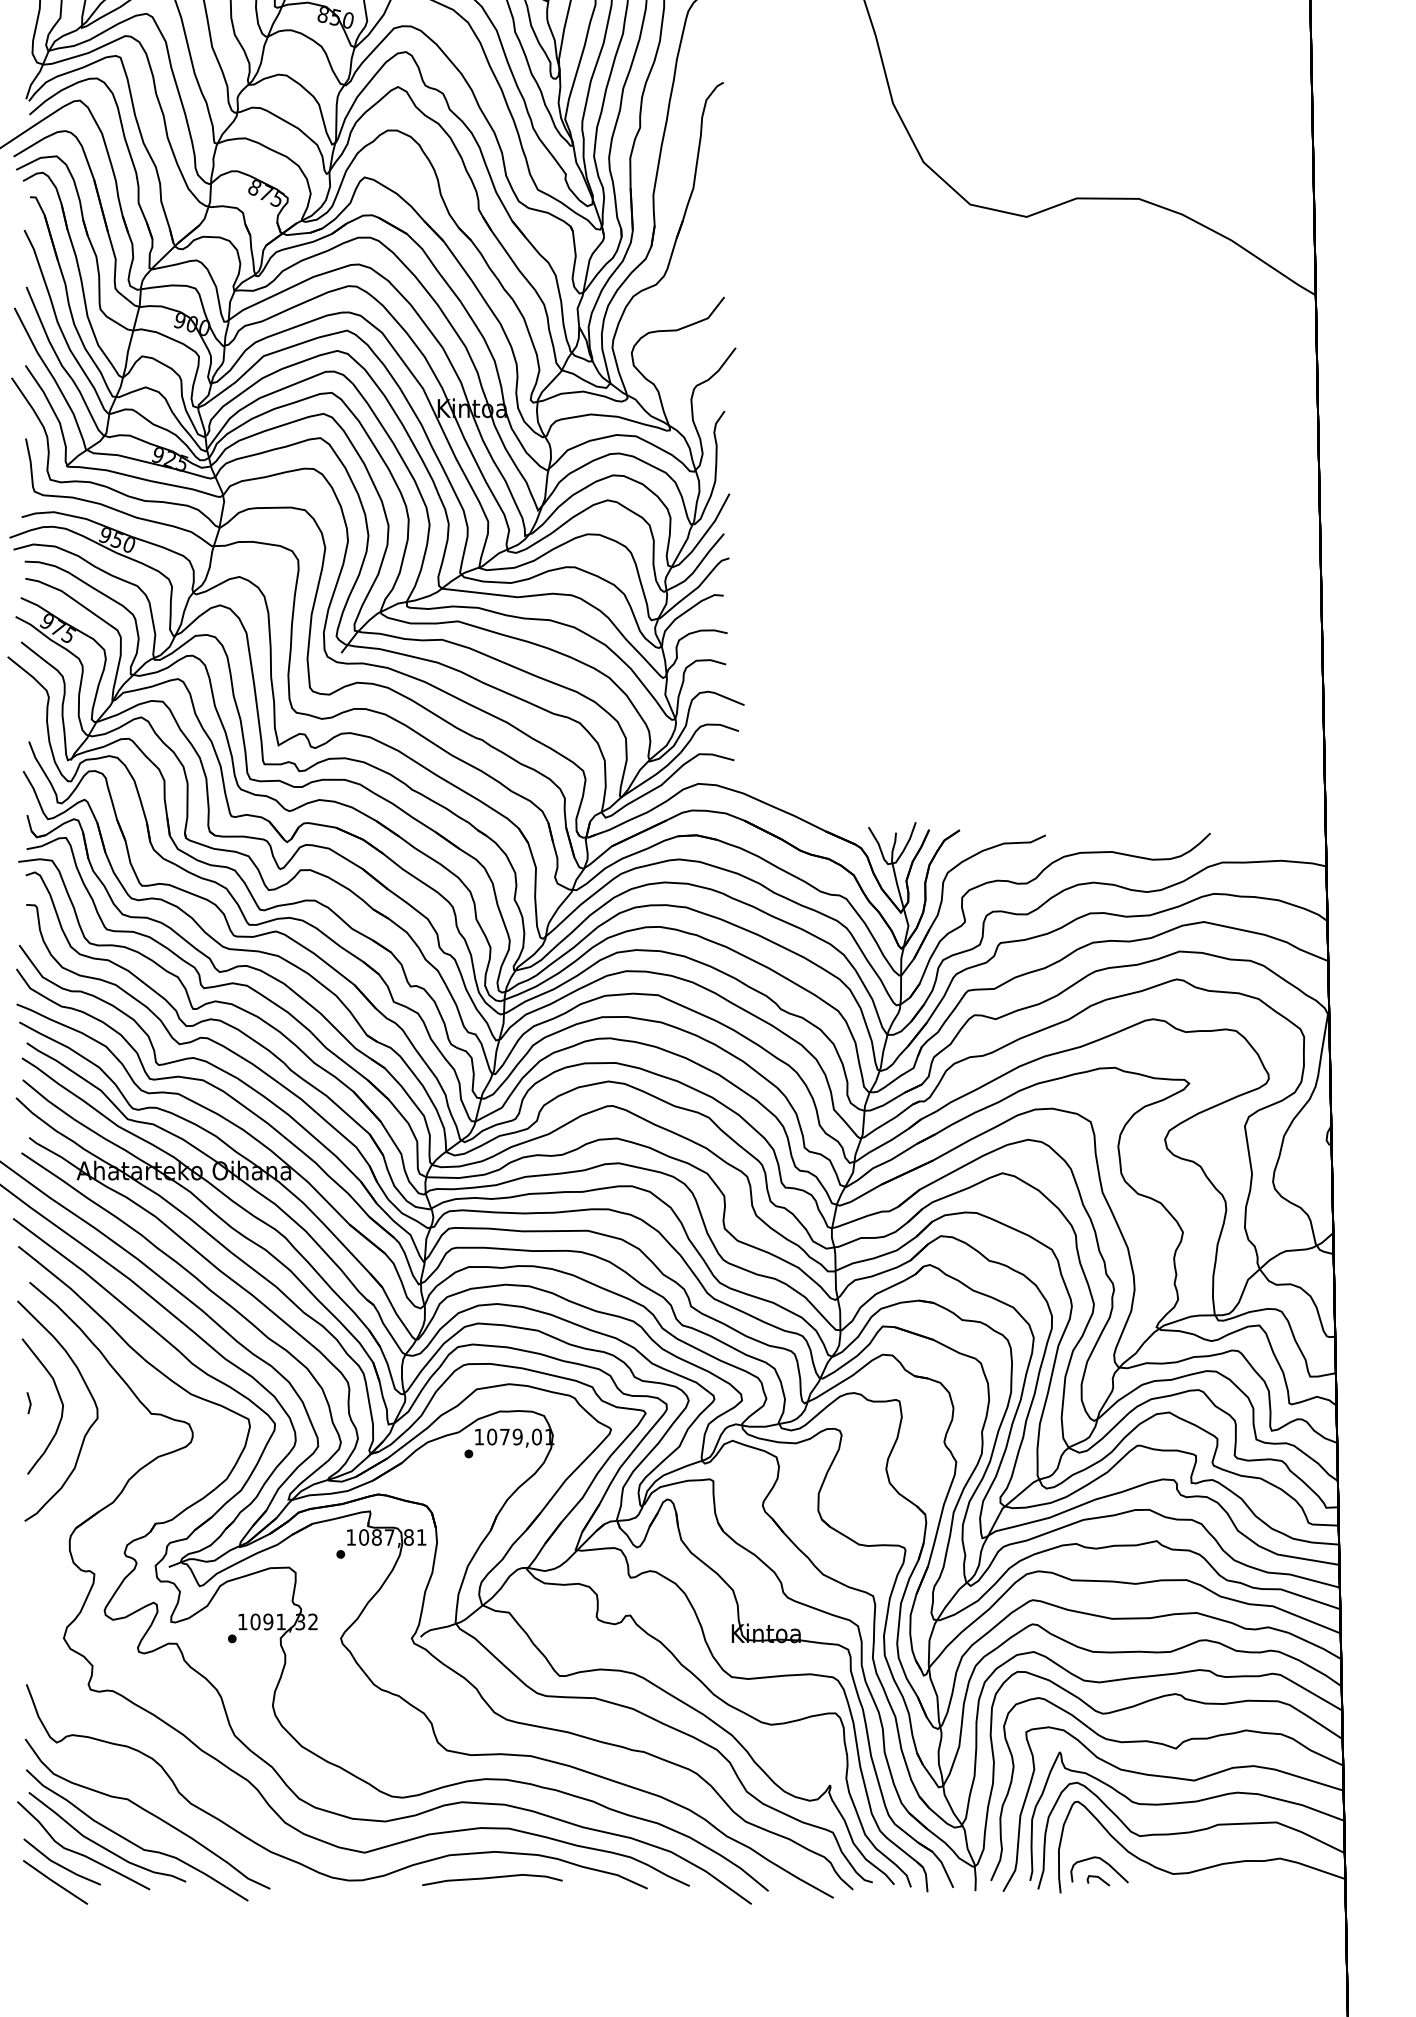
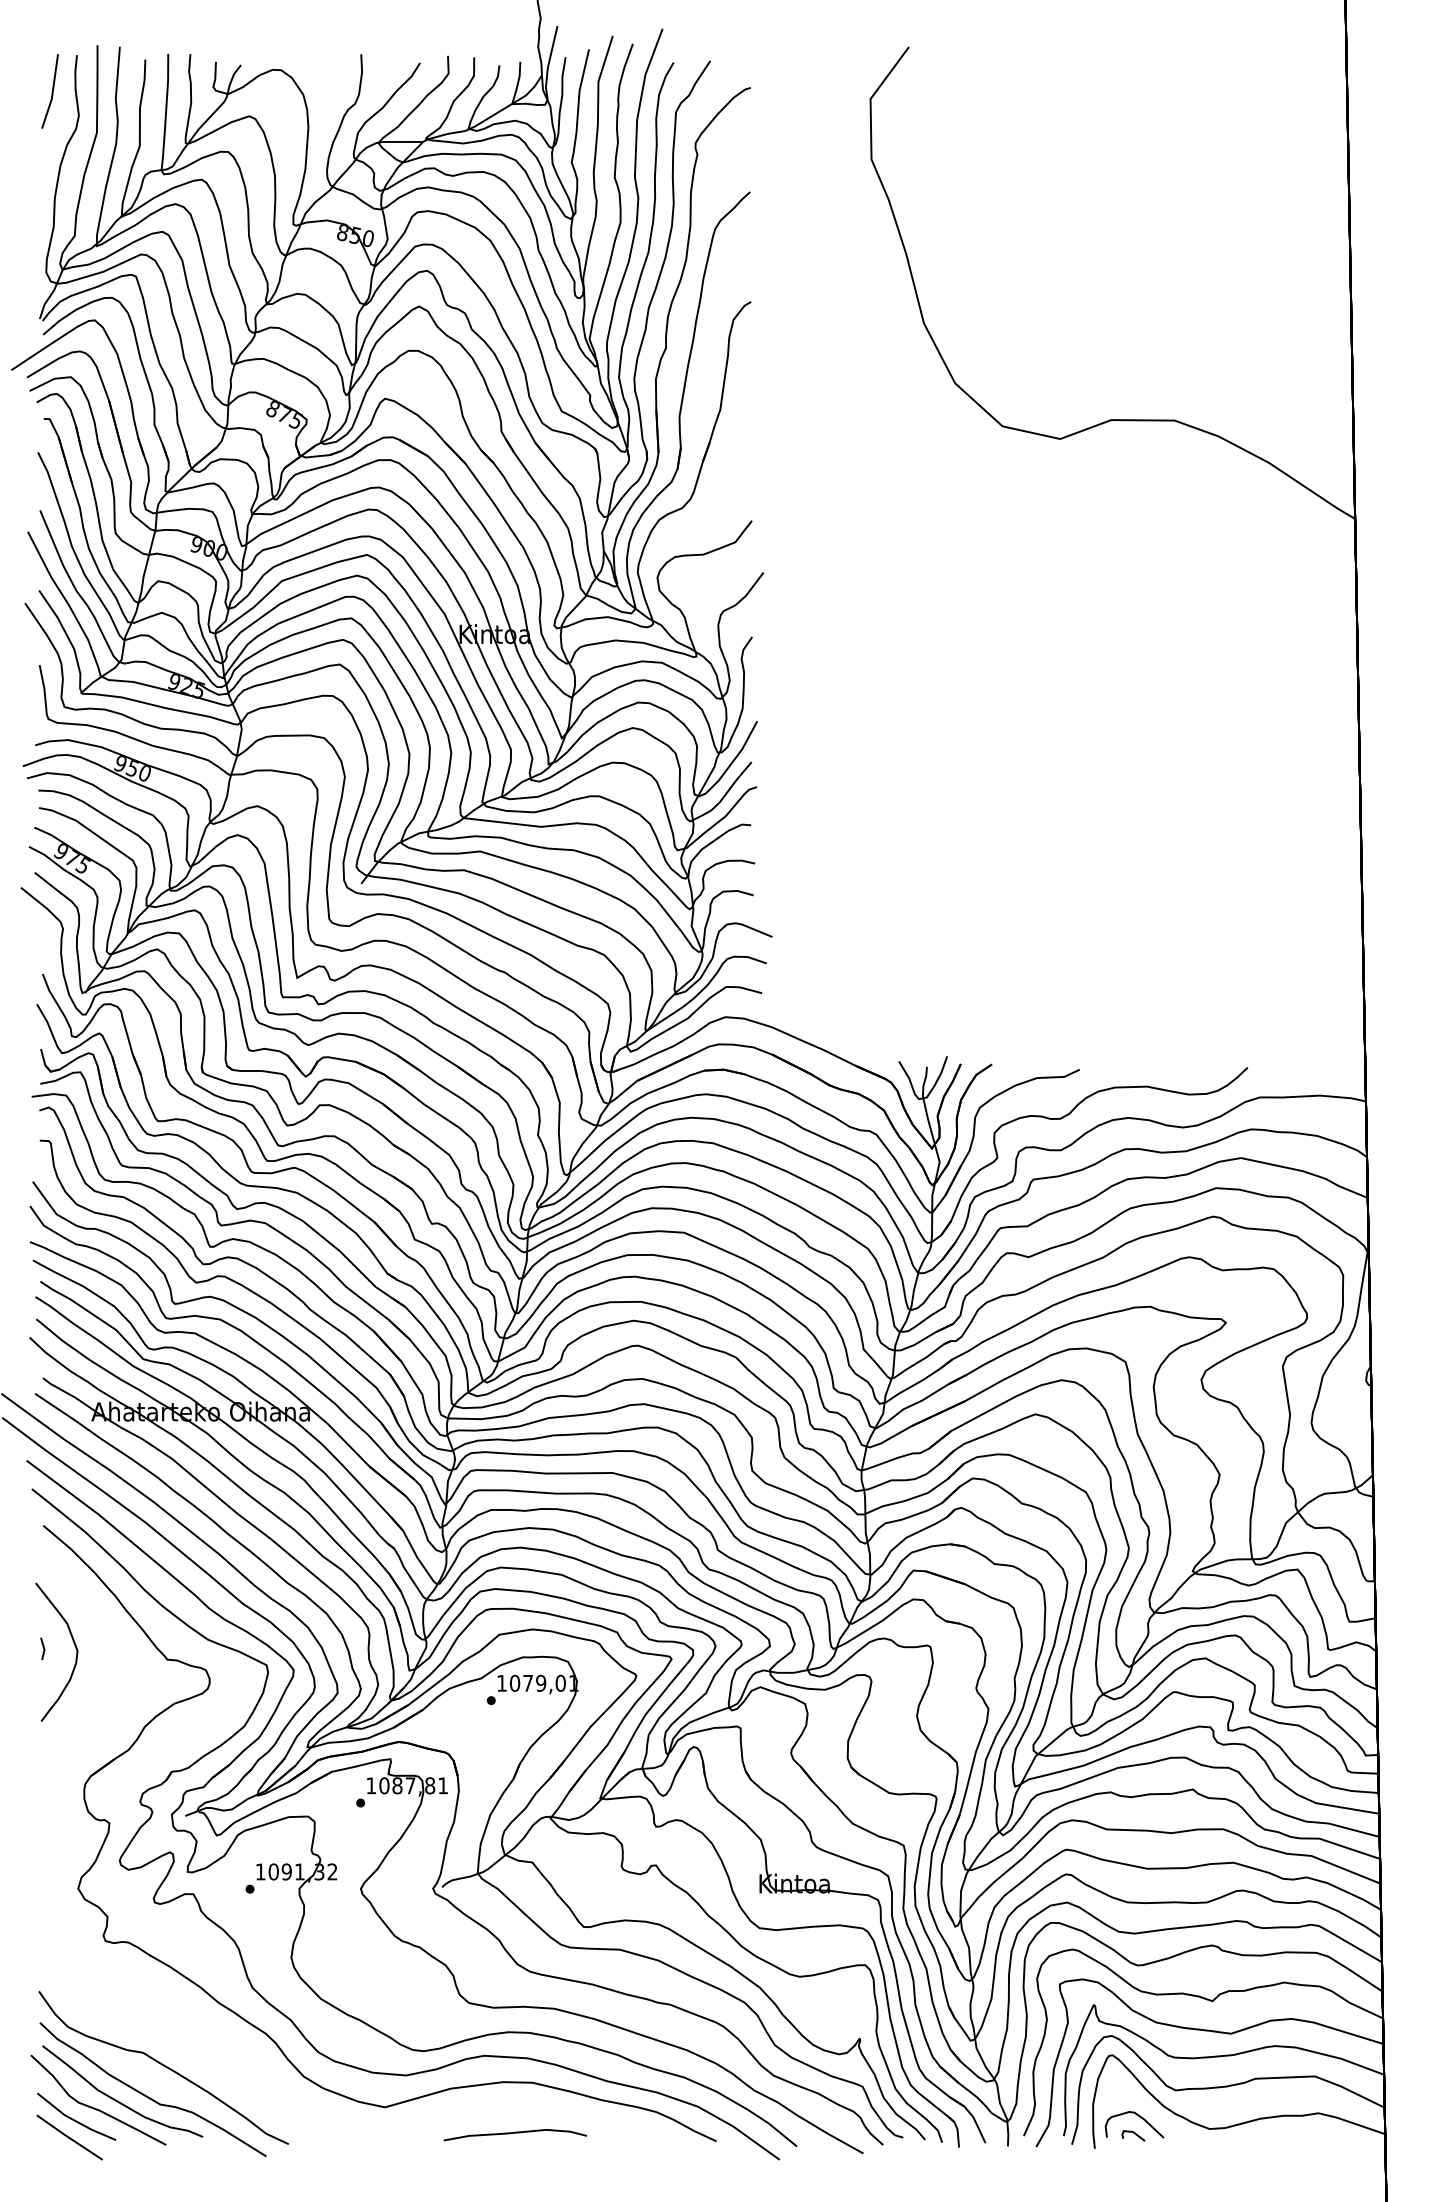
curve: (86, 1431) -> (101, 1677), removed
curve: (298, 1861) -> (317, 2116), removed

